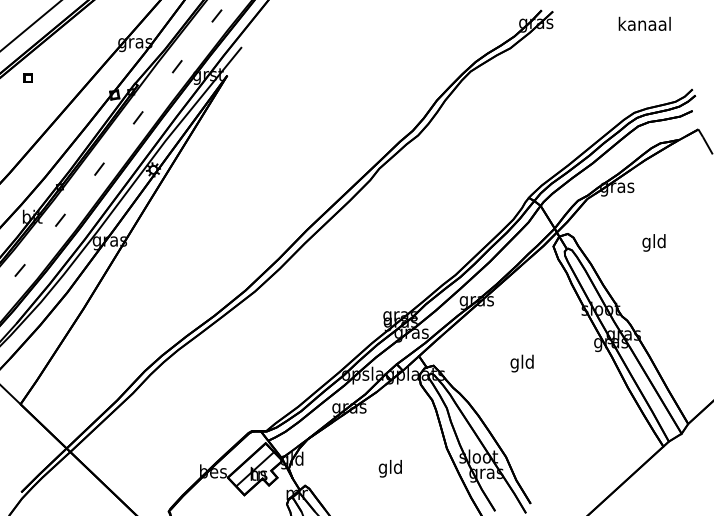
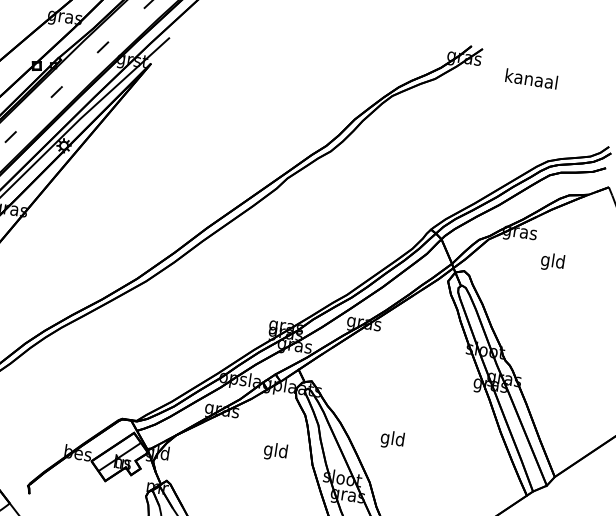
text: (644, 23) -> (531, 78), moved
text: (653, 242) -> (552, 261), moved
text: (521, 363) -> (391, 439), moved
text: (389, 468) -> (274, 451), moved

